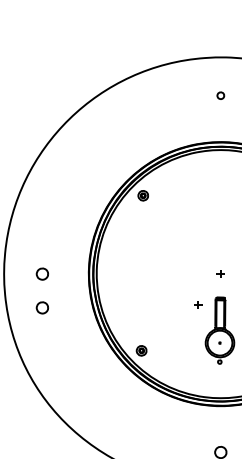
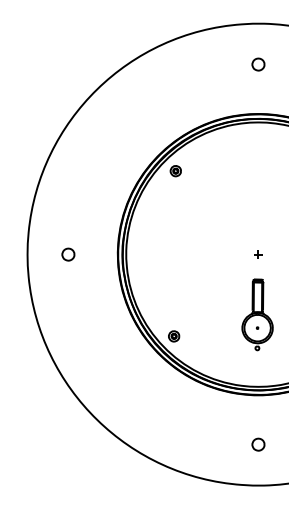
part: (220, 95) -> (258, 64), size x1.67
part: (198, 304) -> (234, 287), removed
part: (42, 307) -> (68, 290), removed

